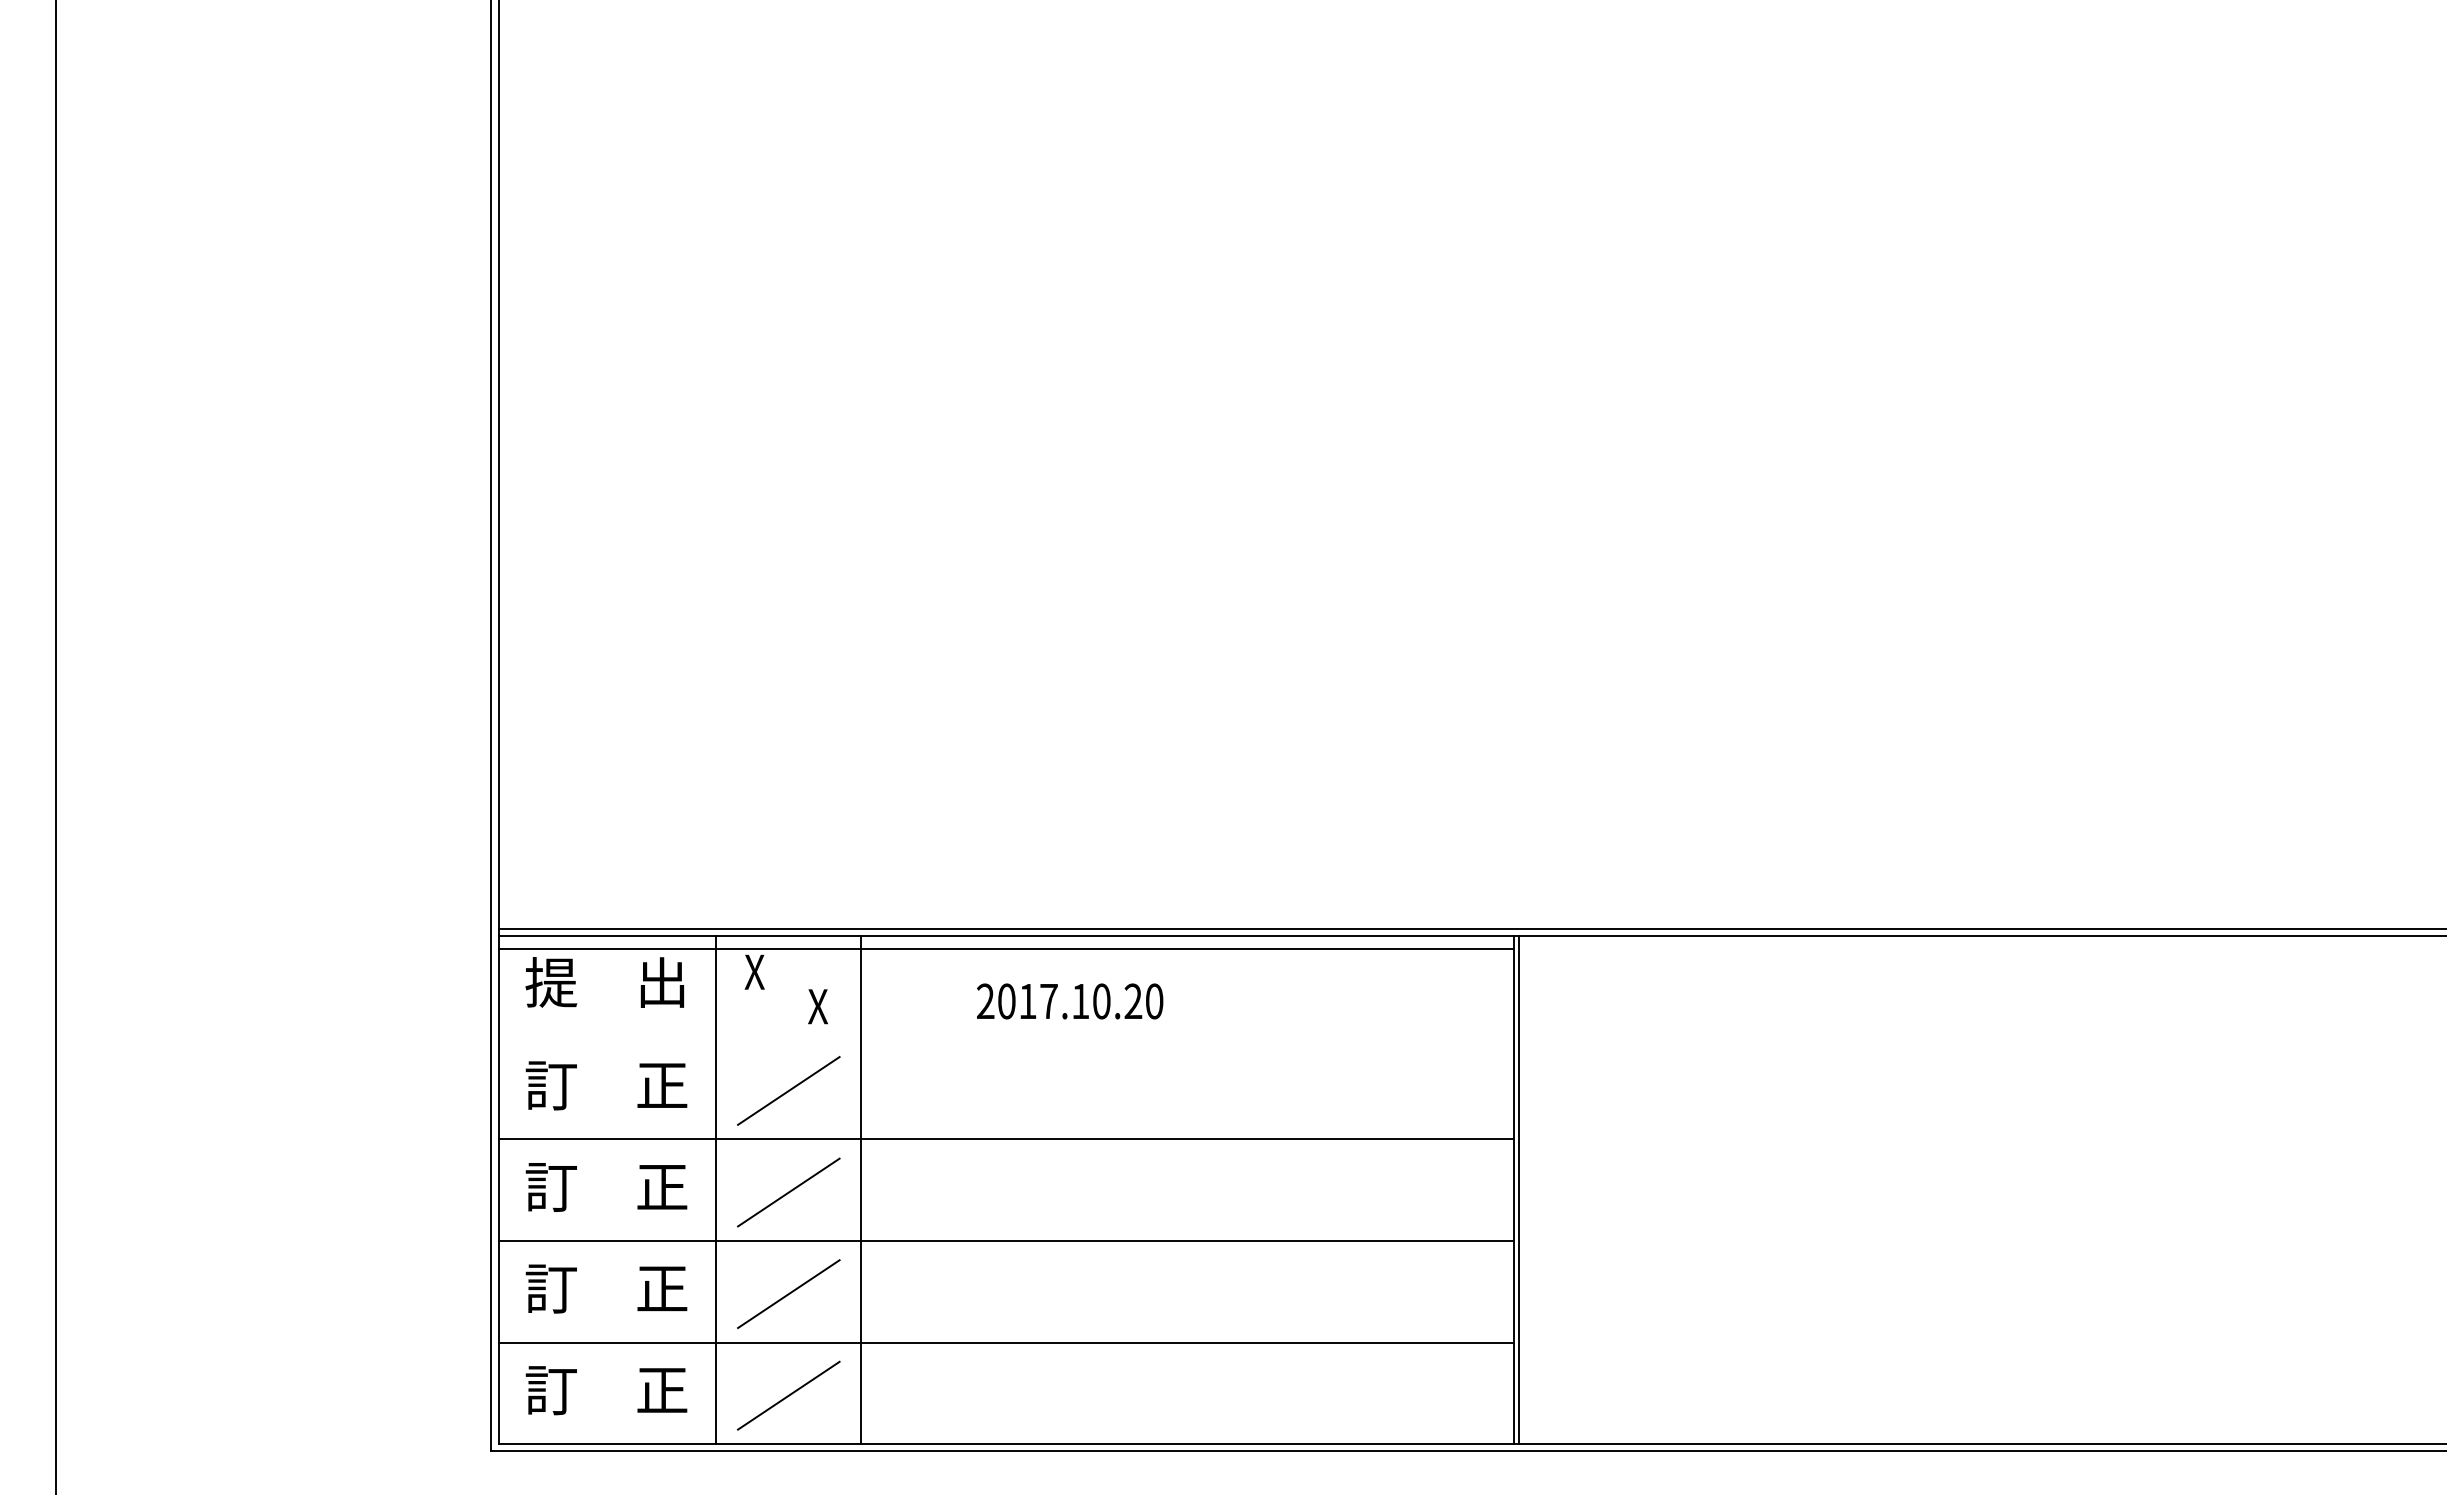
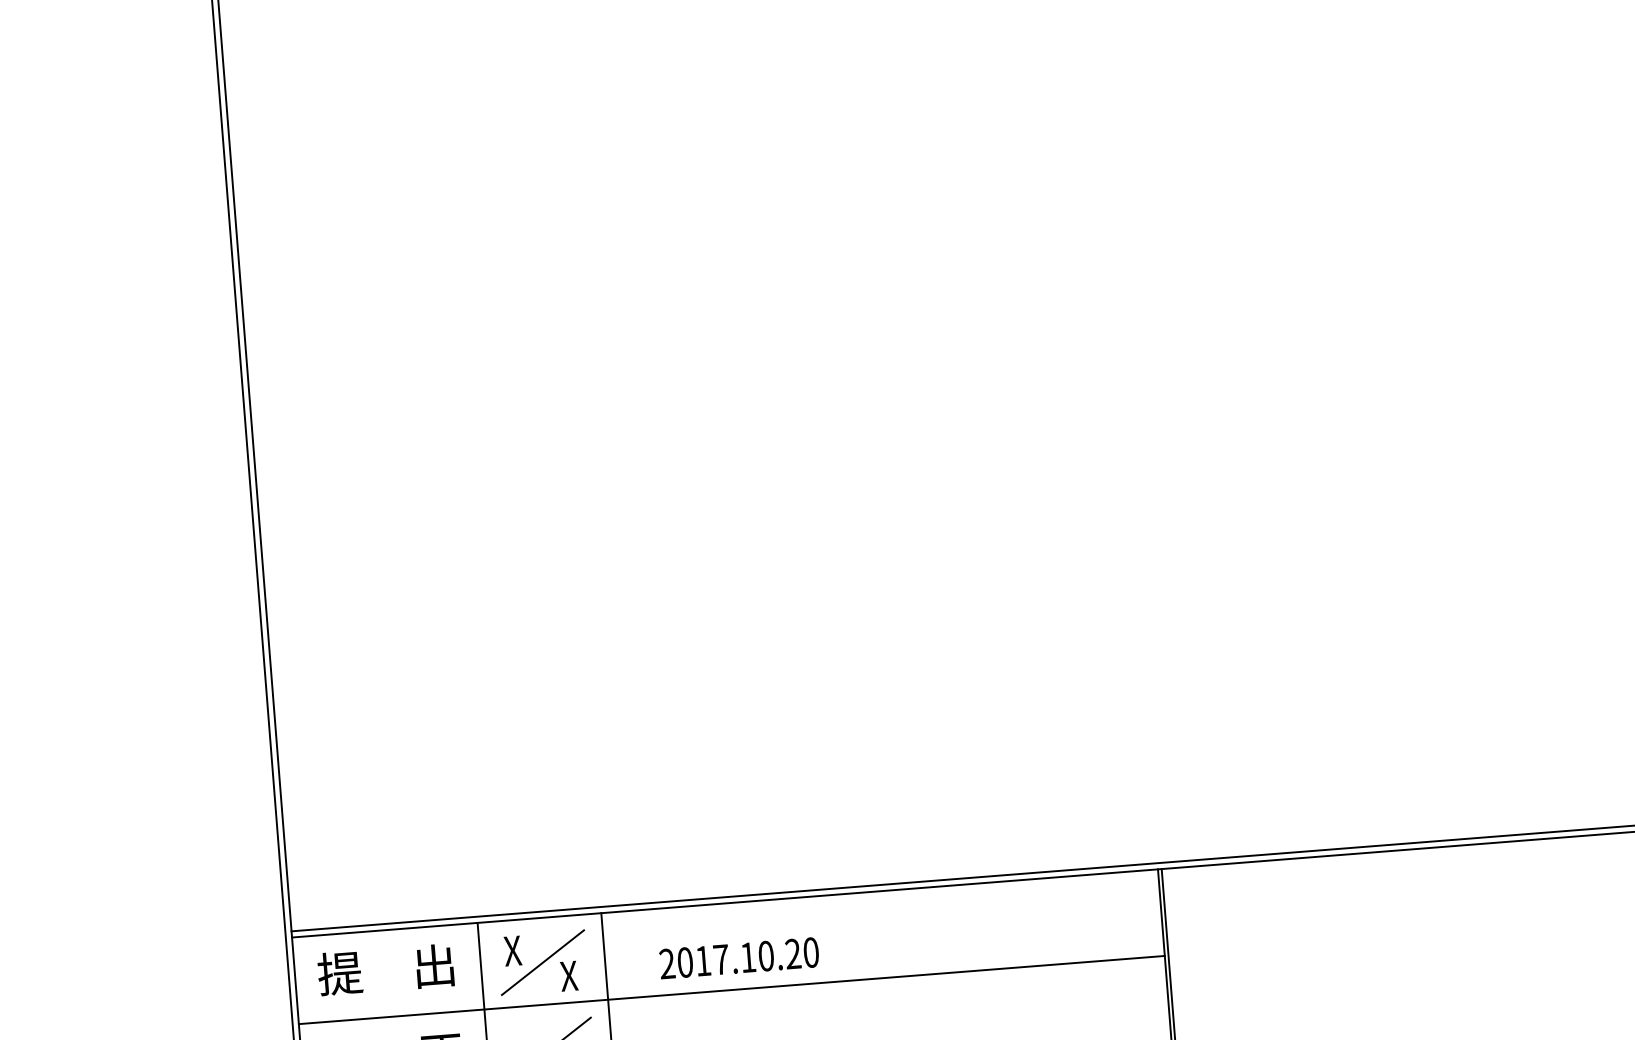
line: (1006, 948) -> (731, 989), moved
line: (788, 988) -> (542, 962), added
text: (1070, 1001) -> (739, 958), moved

